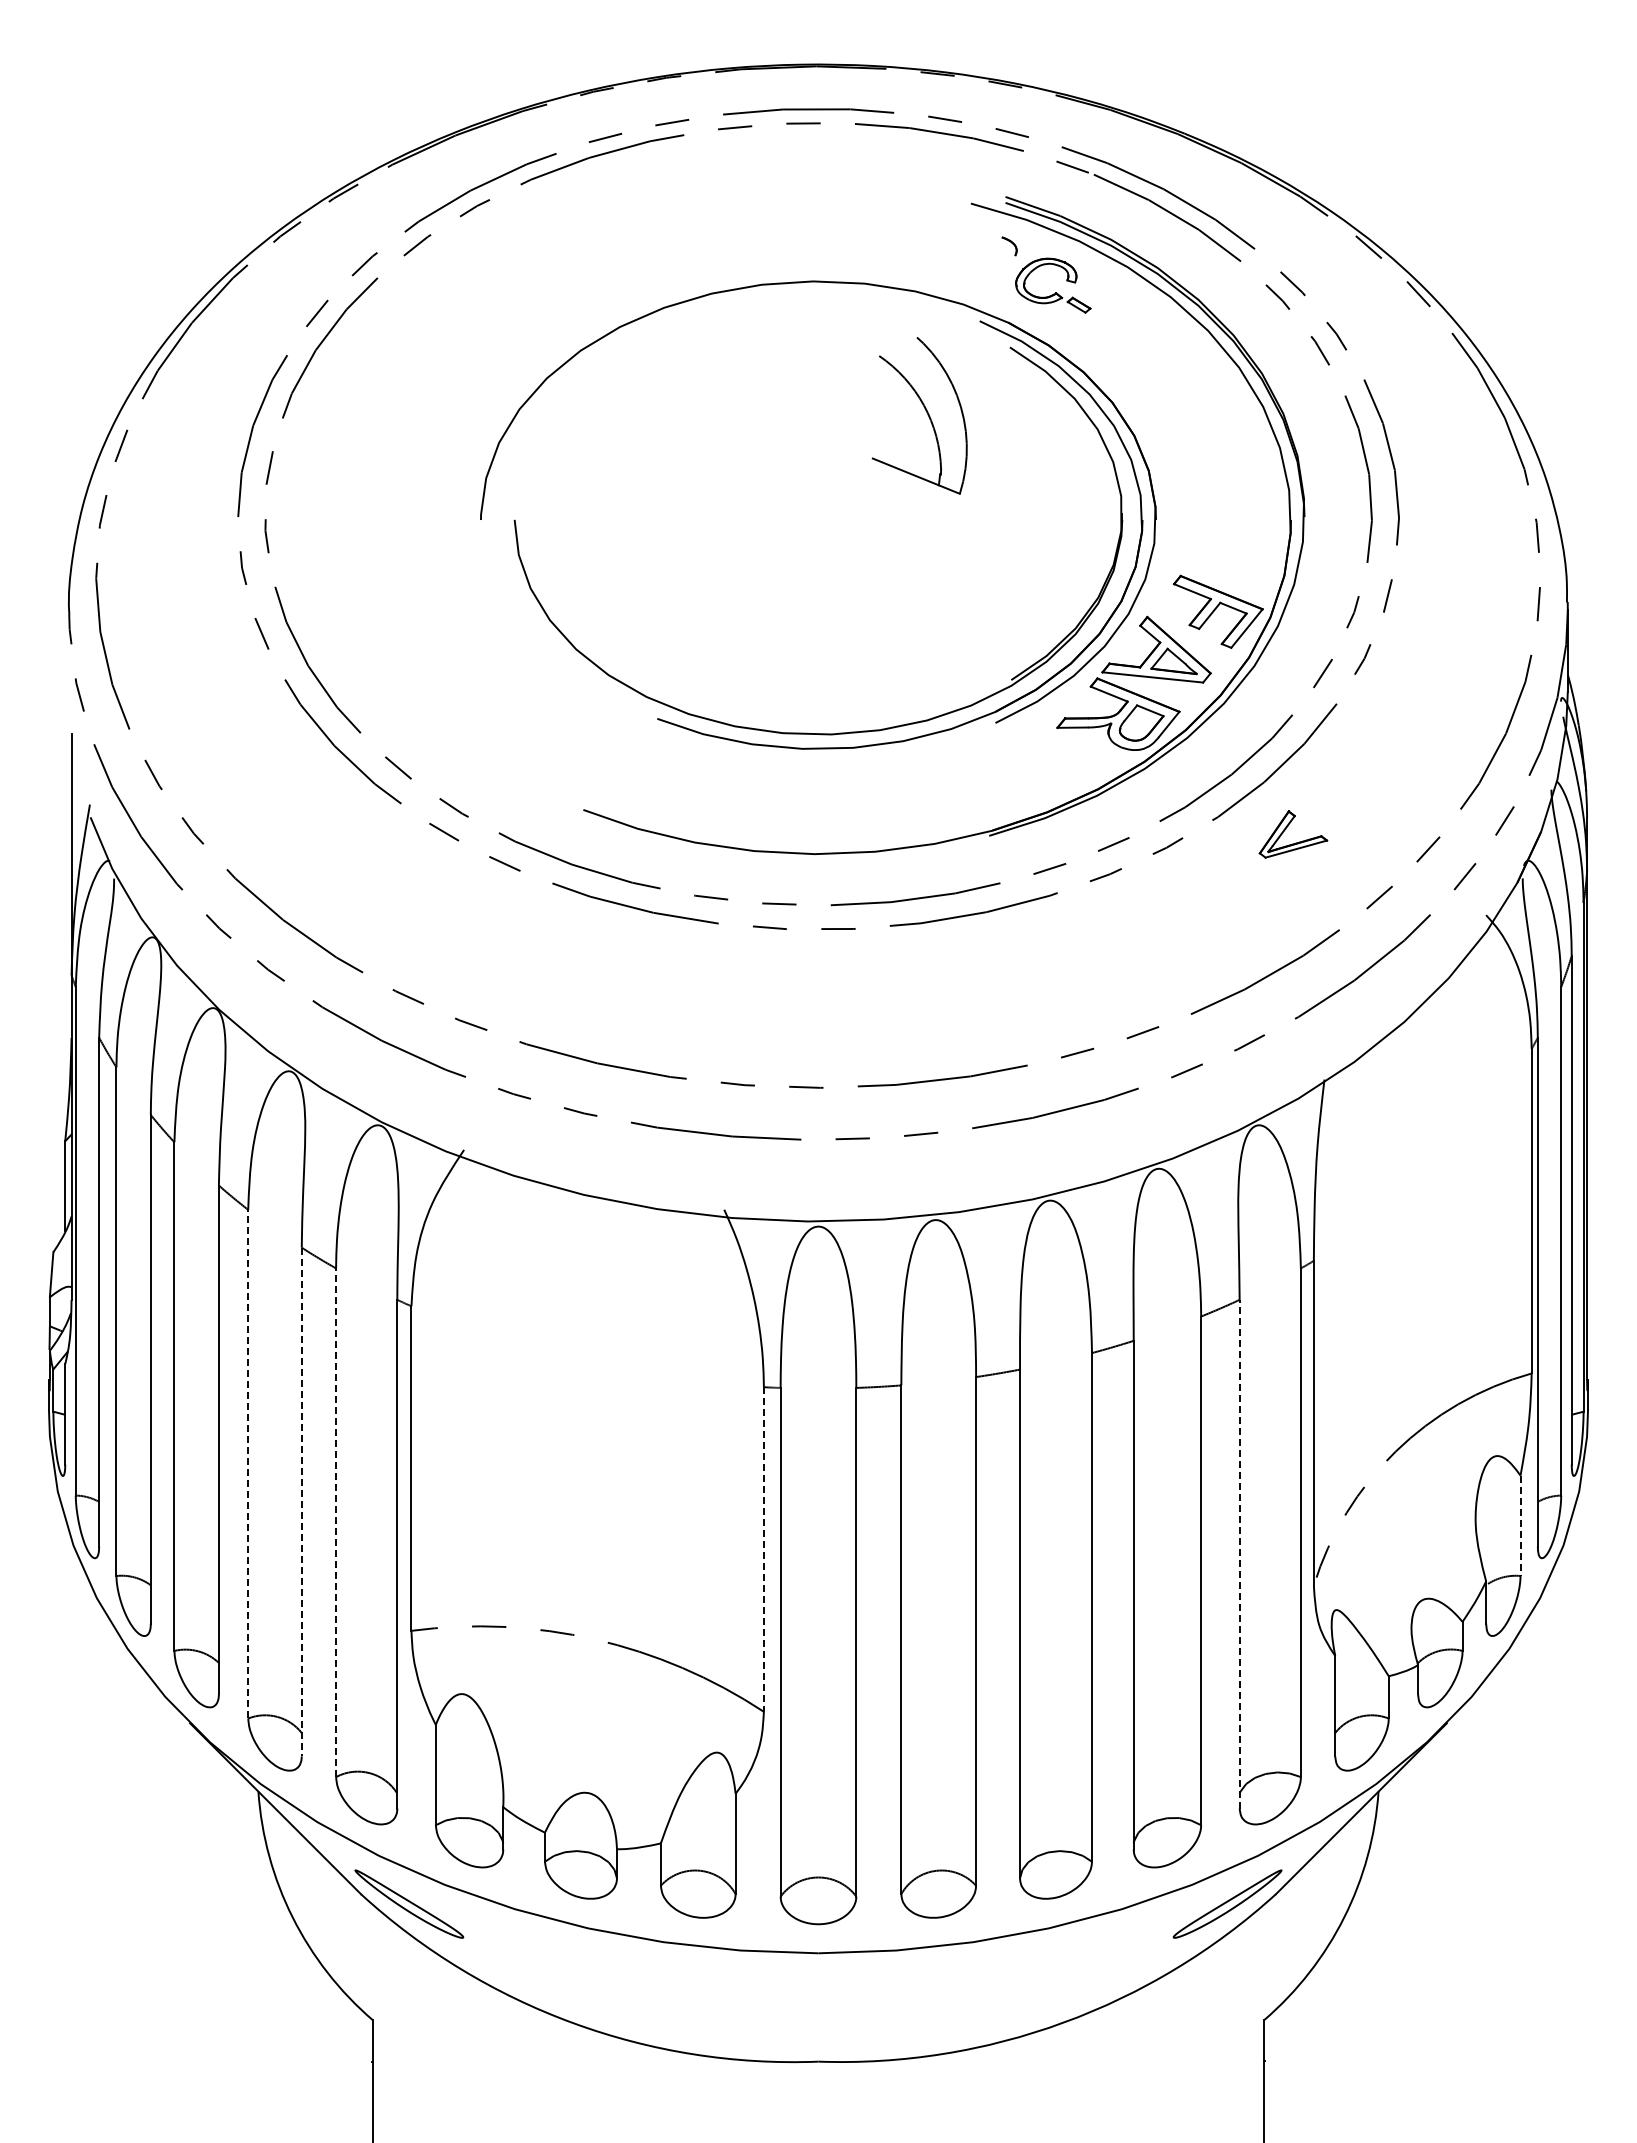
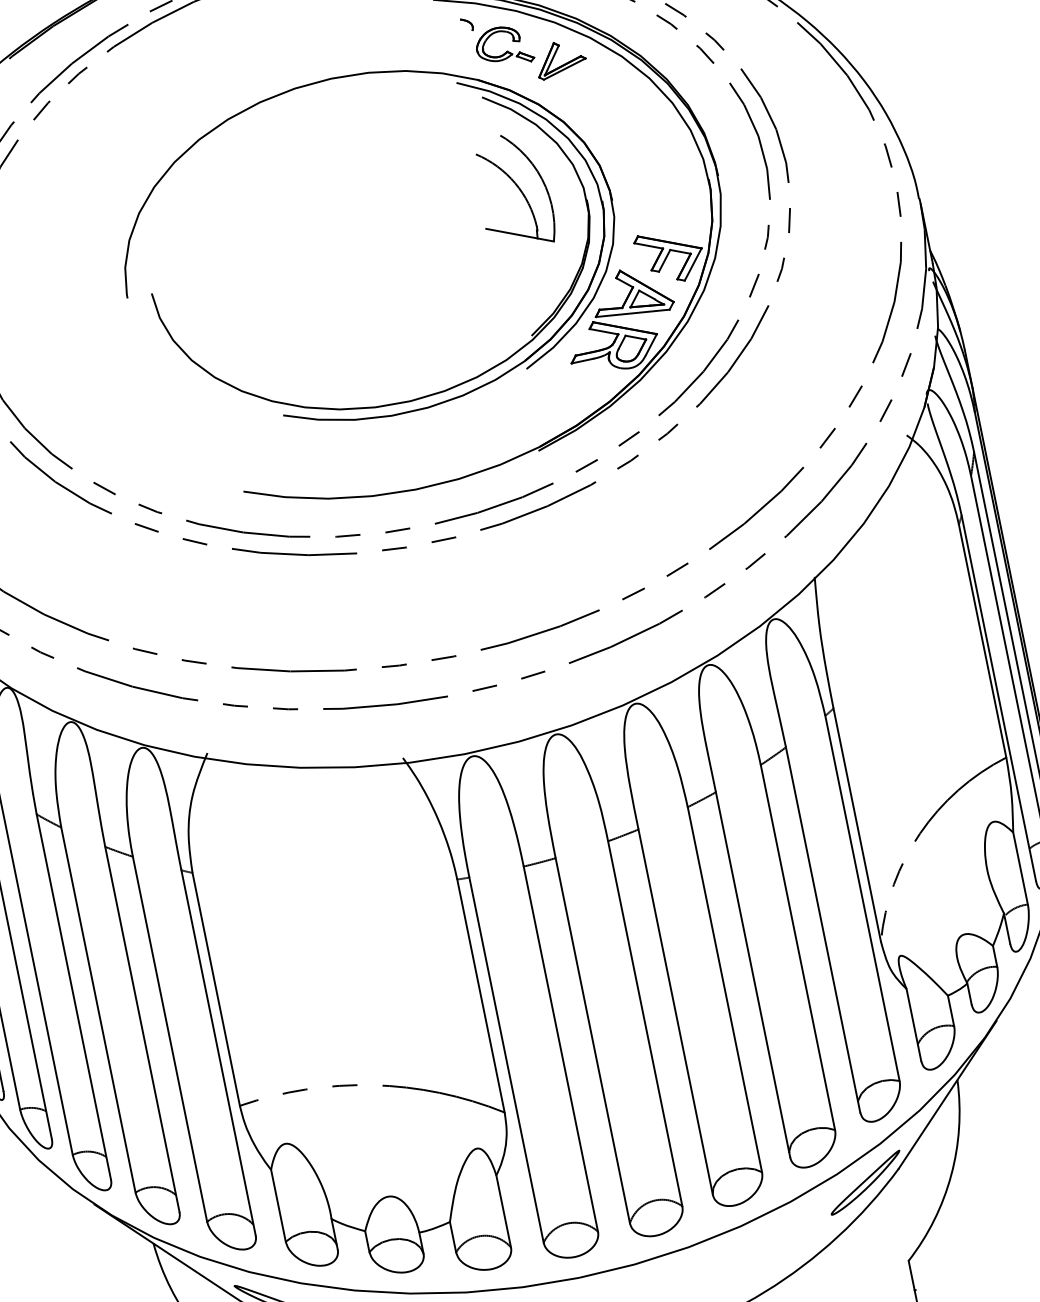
part: (926, 412) -> (518, 187), moved
part: (1295, 842) -> (563, 64), moved
line: (248, 1463) -> (98, 1009), dashed -> solid
line: (301, 1502) -> (142, 1029), dashed -> solid
line: (336, 1522) -> (170, 1039), dashed -> solid
line: (1520, 1526) -> (1020, 869), dashed -> solid
line: (763, 1550) -> (480, 996), dashed -> solid
line: (1239, 1553) -> (822, 929), dashed -> solid

